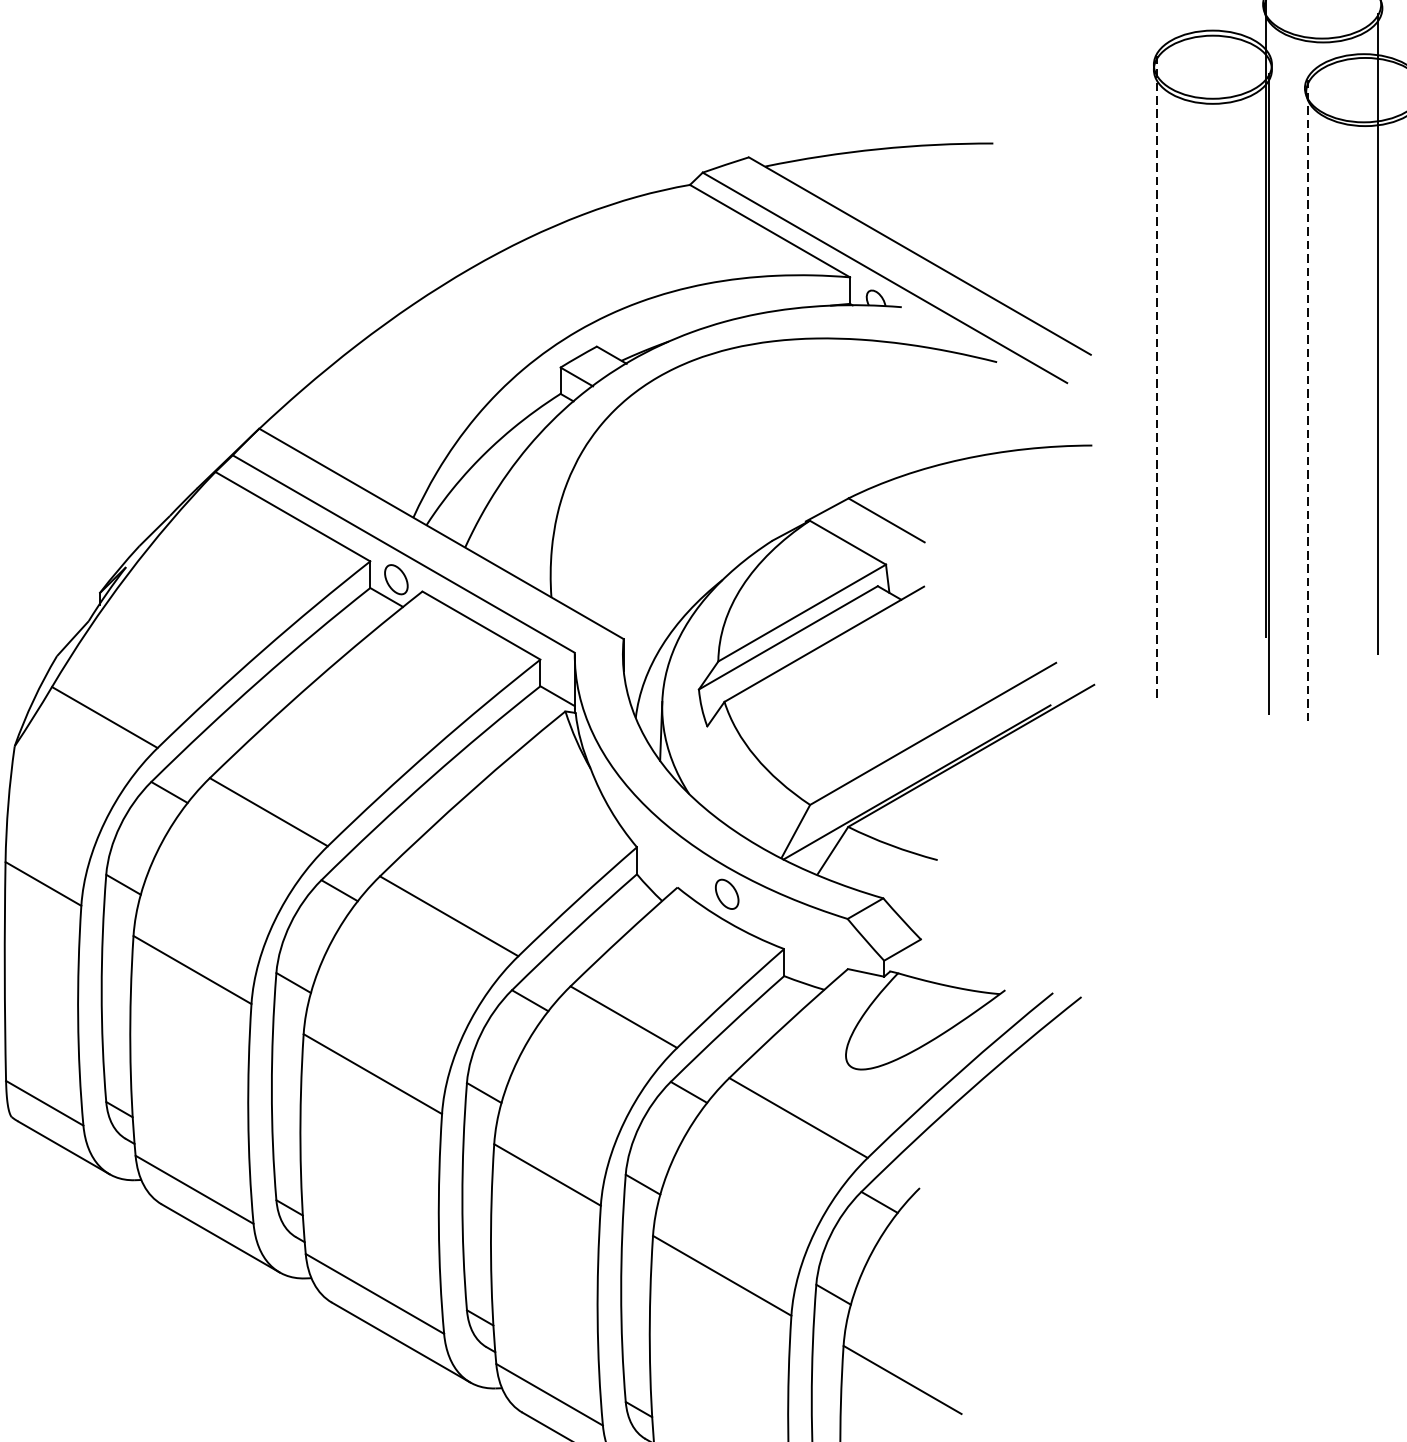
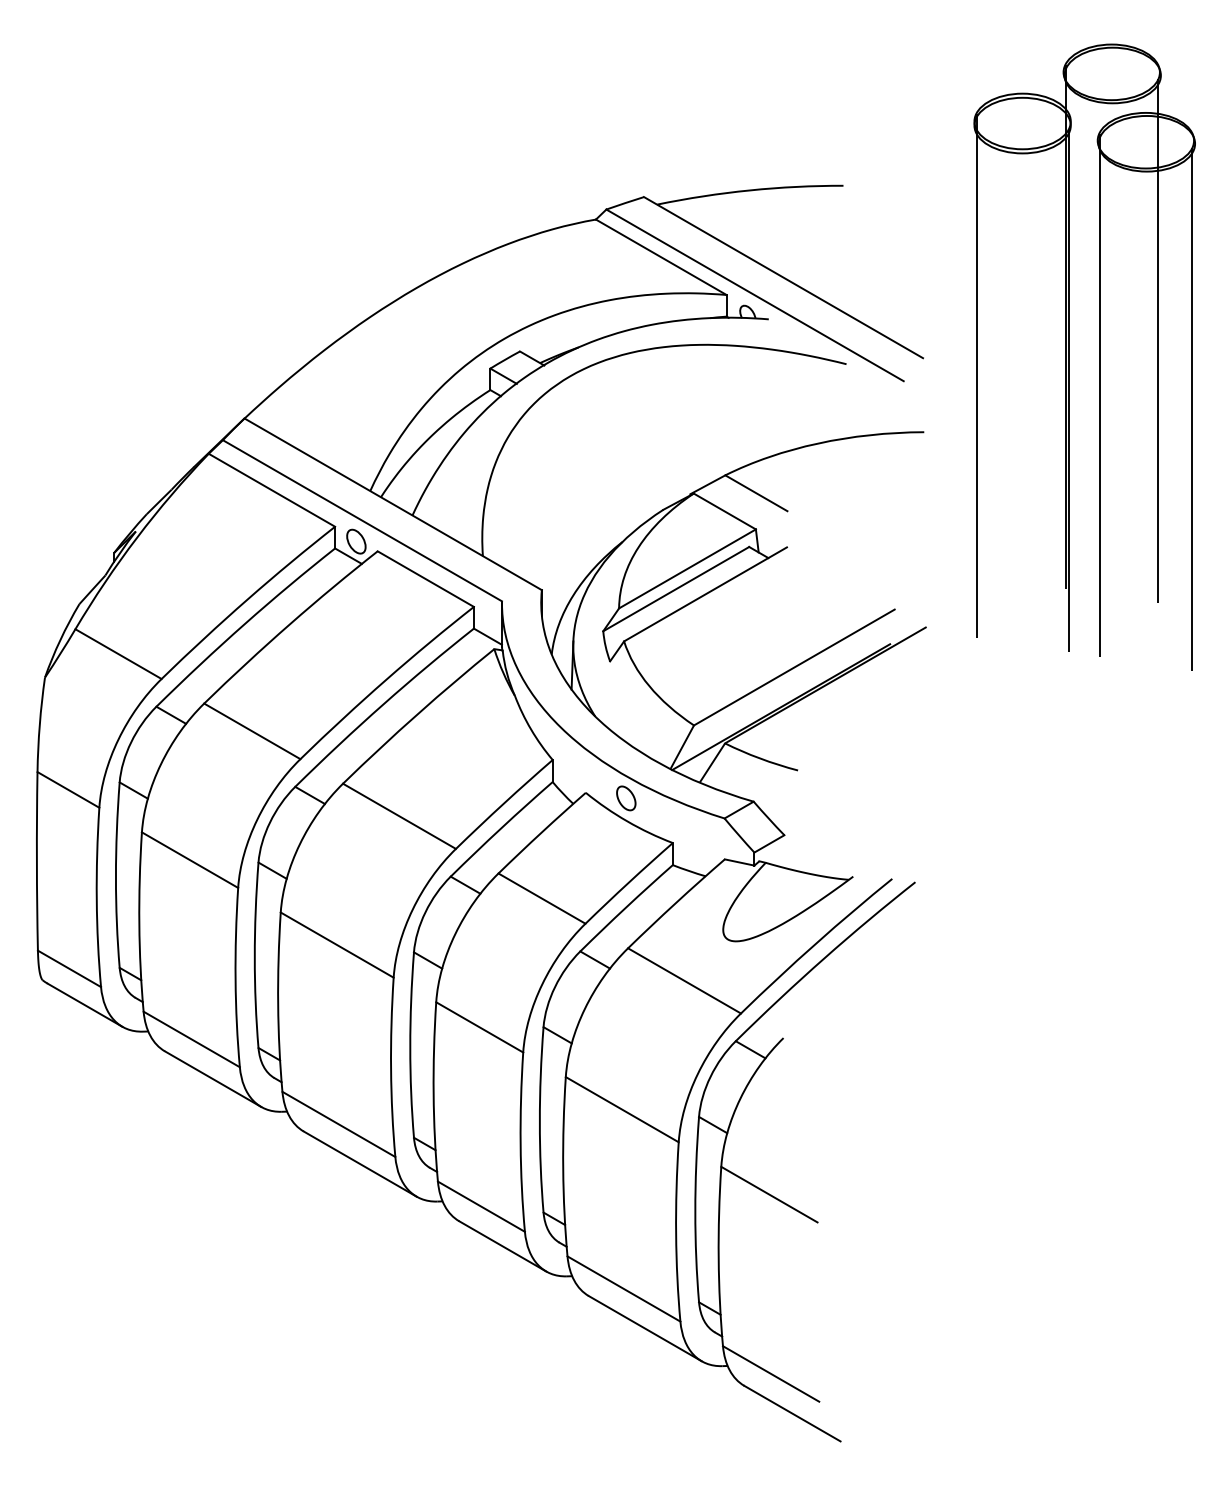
line: (1156, 377) -> (976, 376), dashed -> solid
line: (1308, 400) -> (1100, 395), dashed -> solid

